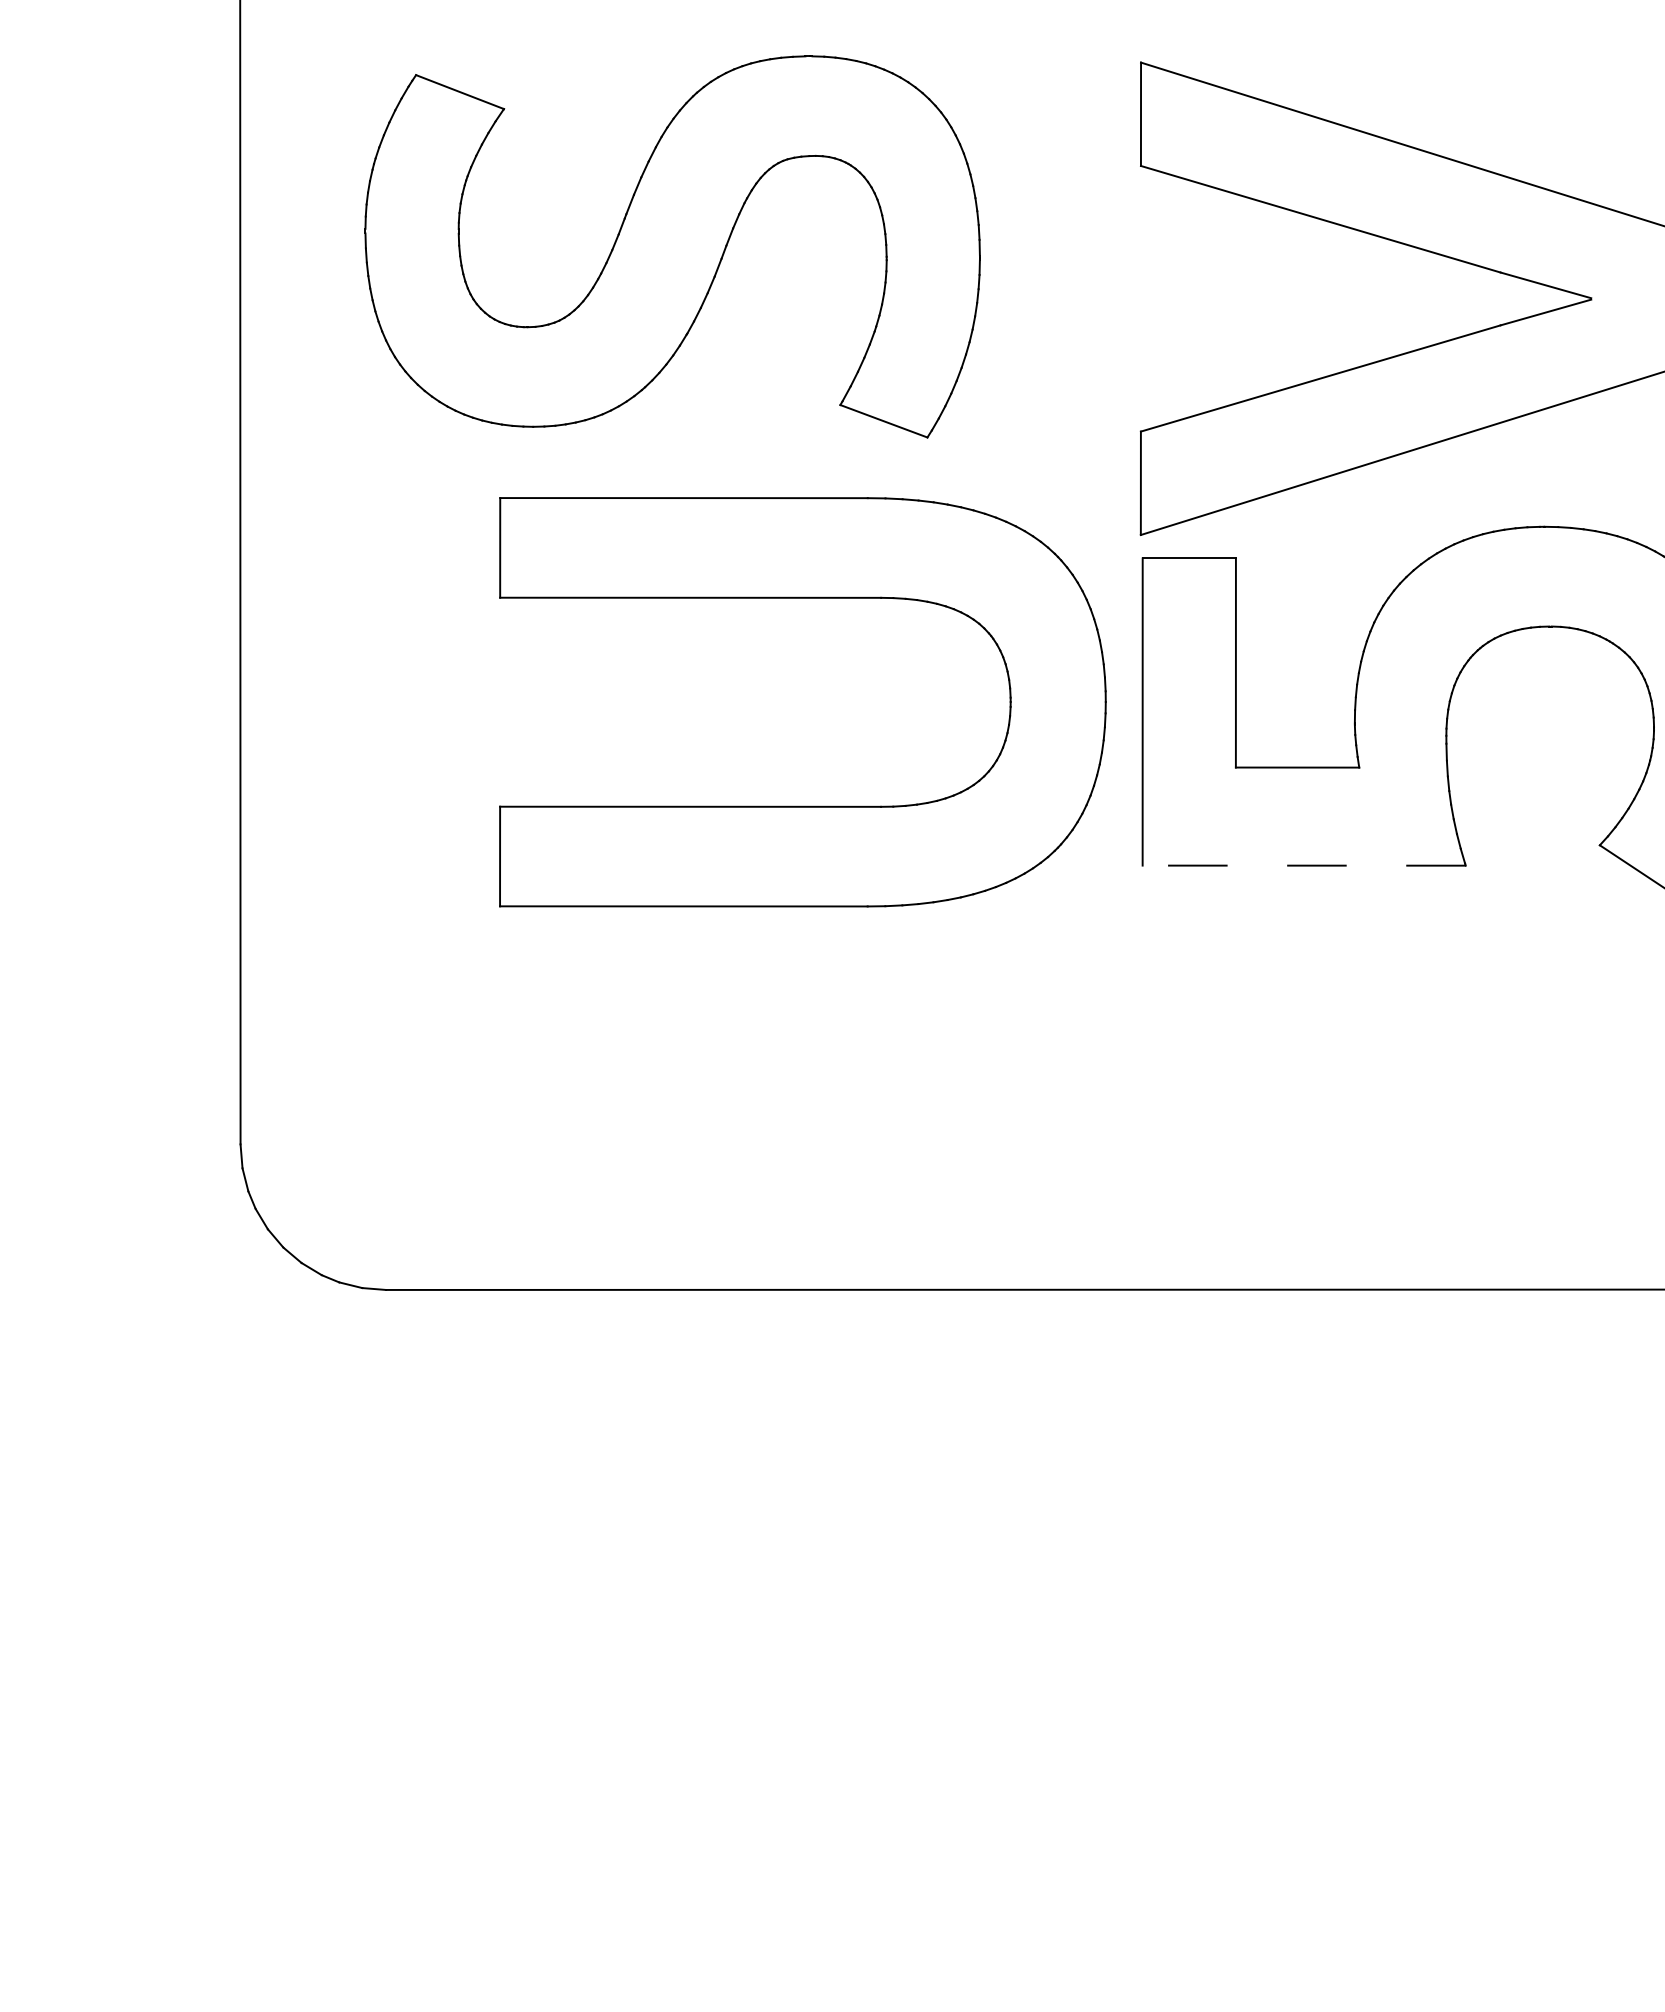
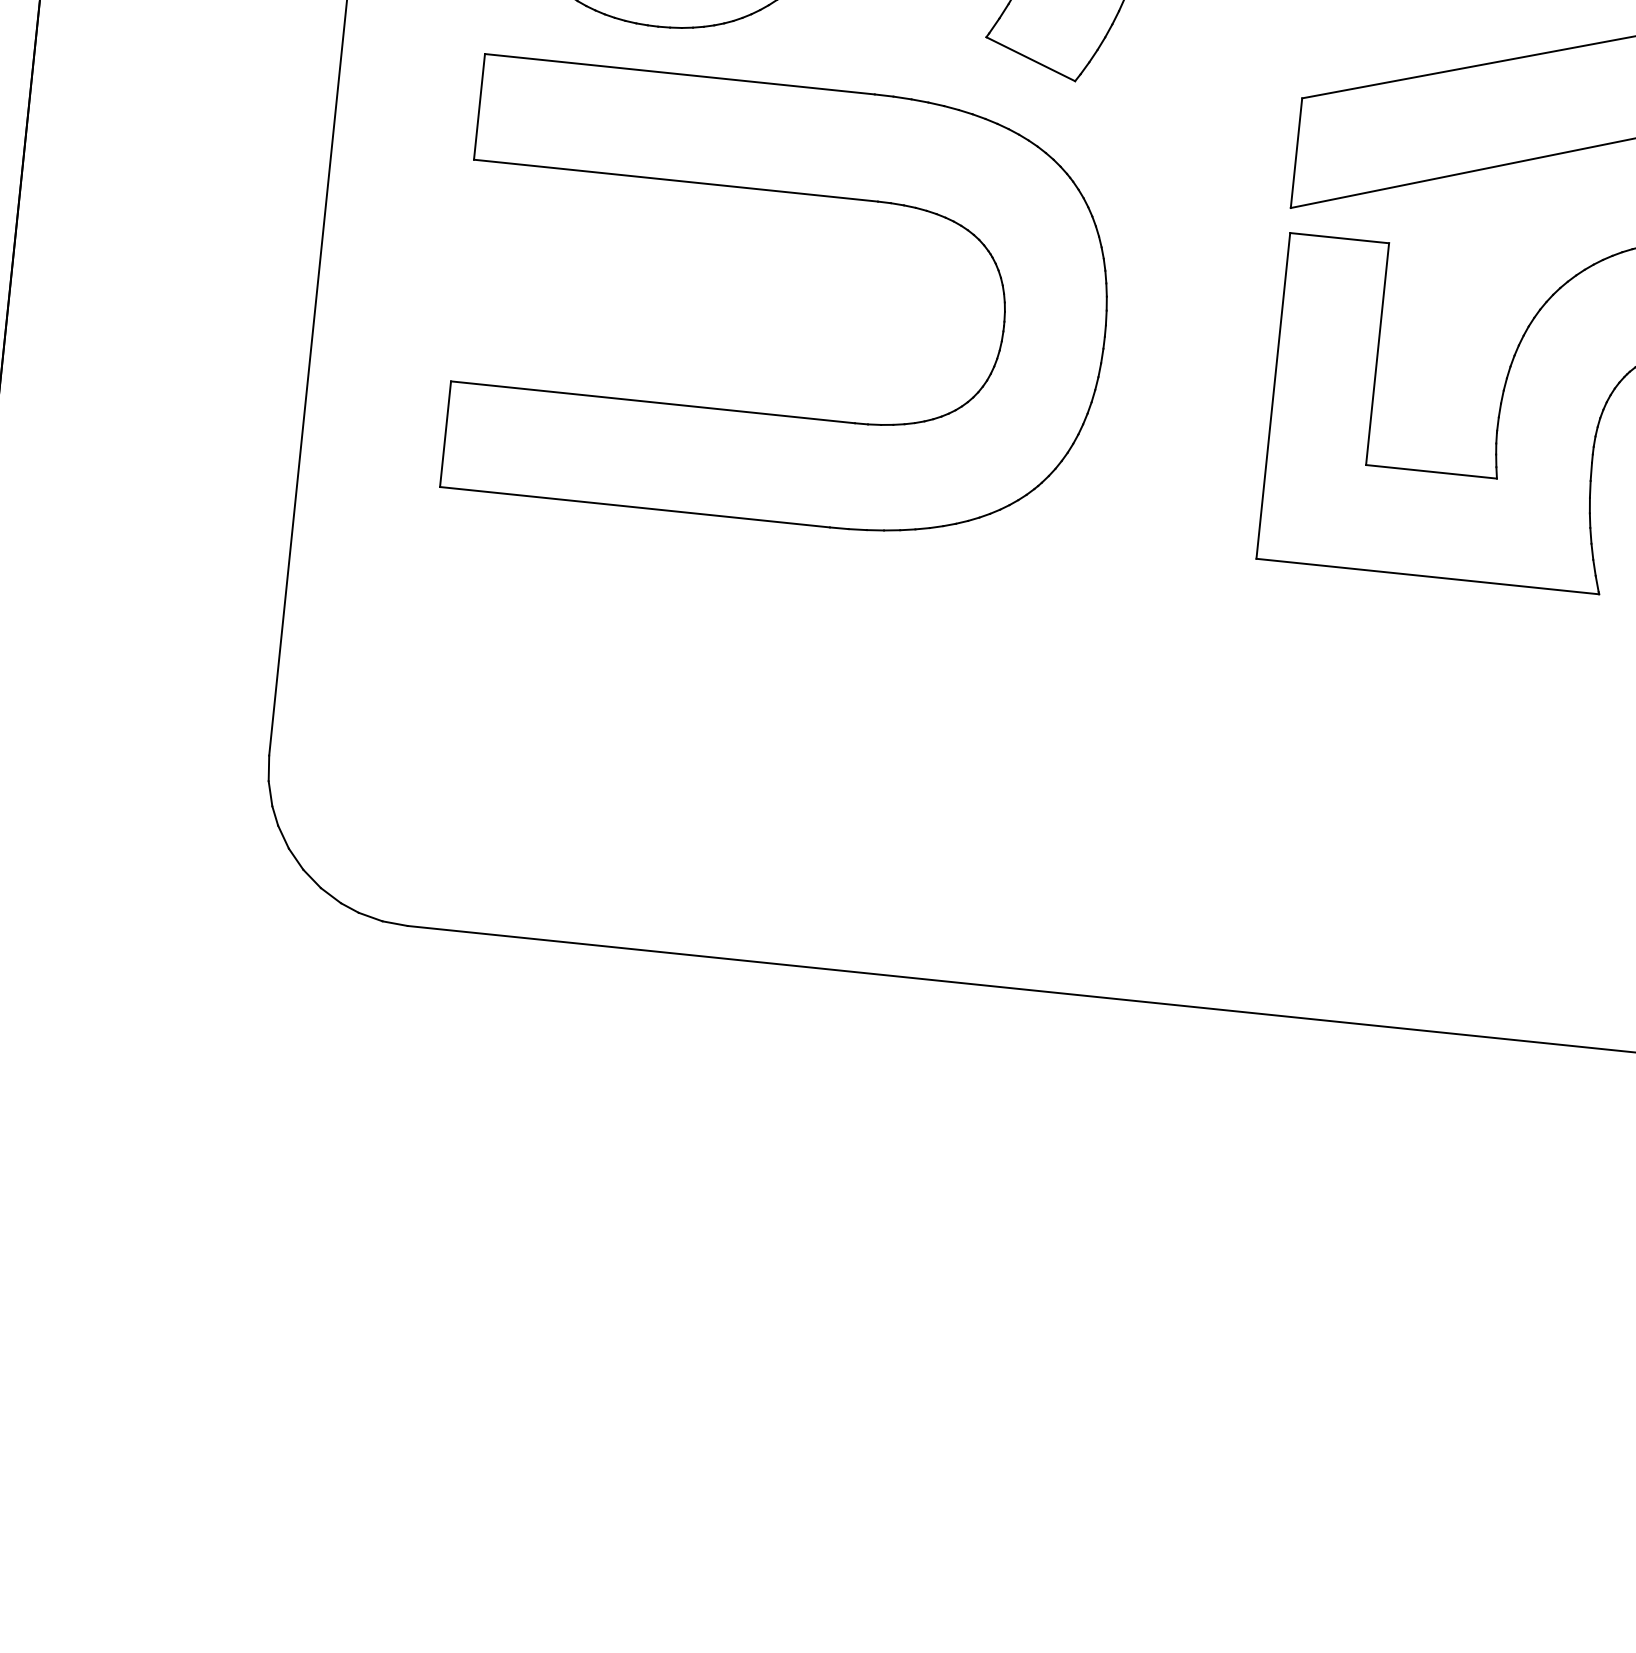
part: (802, 805) -> (771, 413), moved
line: (1304, 865) -> (1428, 576), dashed -> solid

